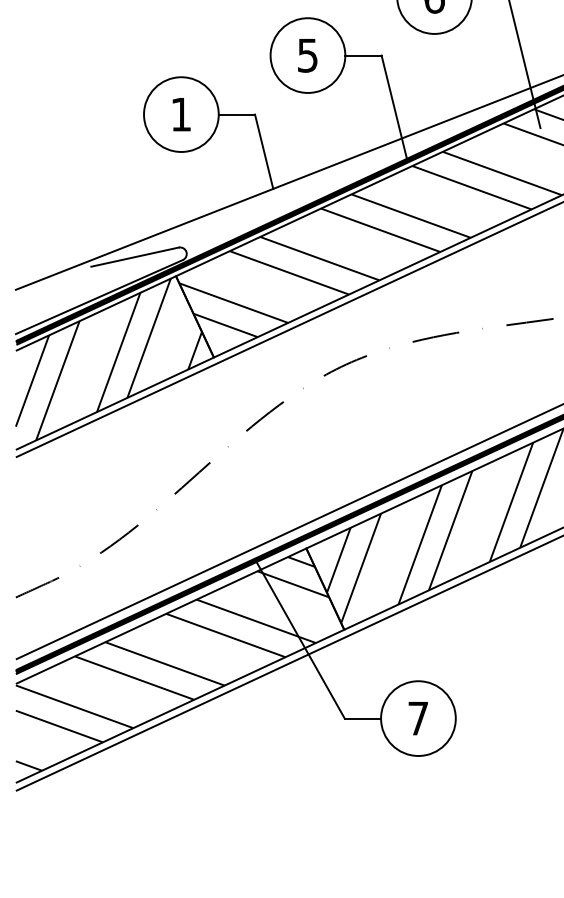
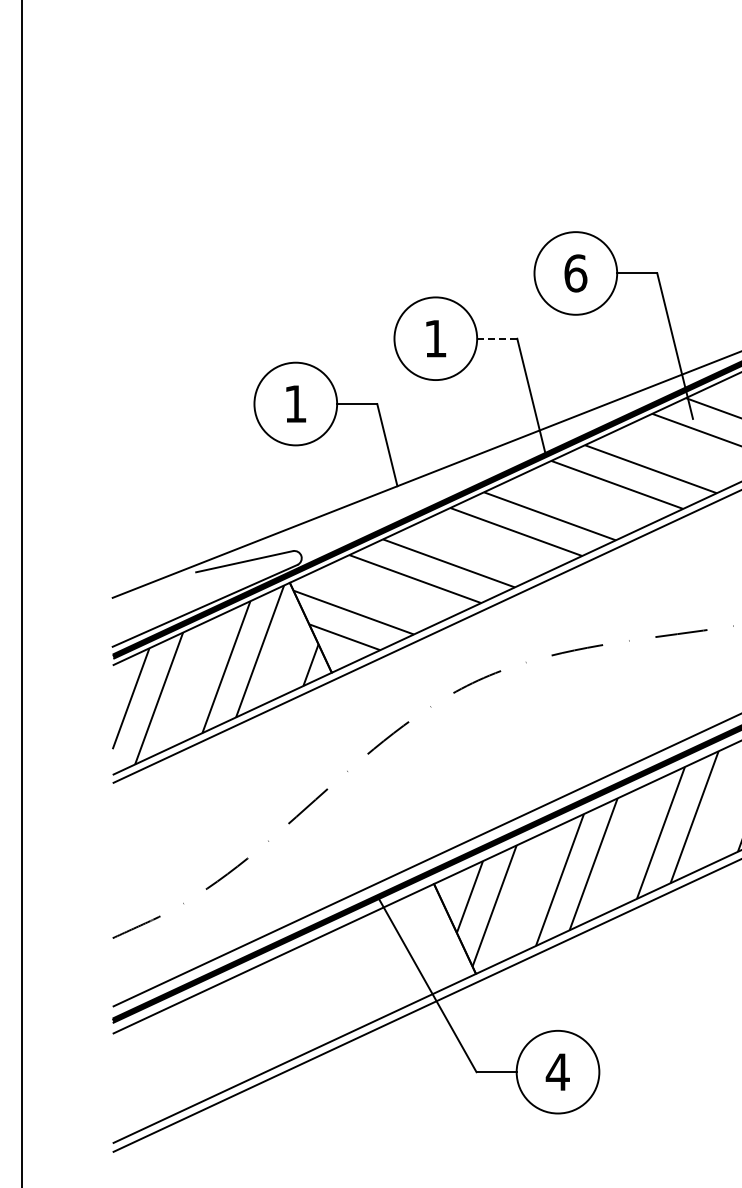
text: (307, 55) -> (435, 338), 5 -> 1
line: (363, 55) -> (497, 338), solid -> dashed
hatch: (172, 663) -> (285, 1011), removed
text: (417, 717) -> (557, 1071), 7 -> 4

